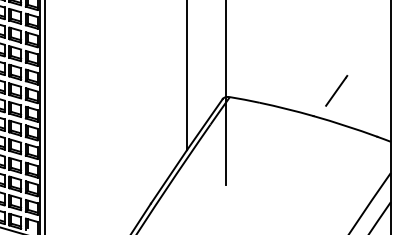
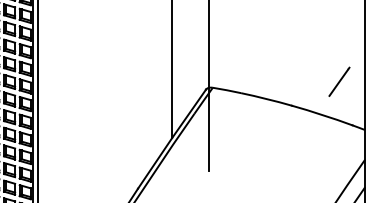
line: (336, 90) -> (339, 81), moved

